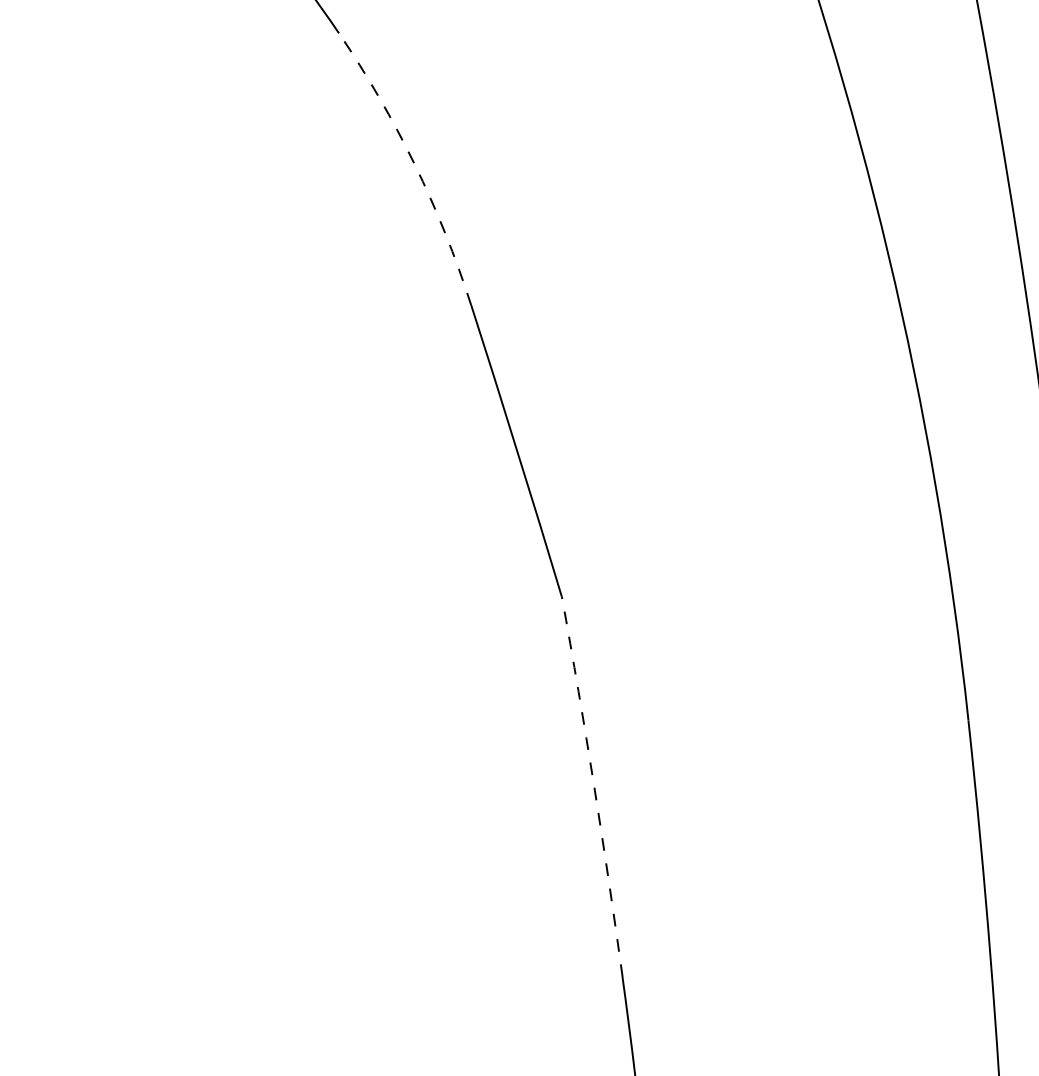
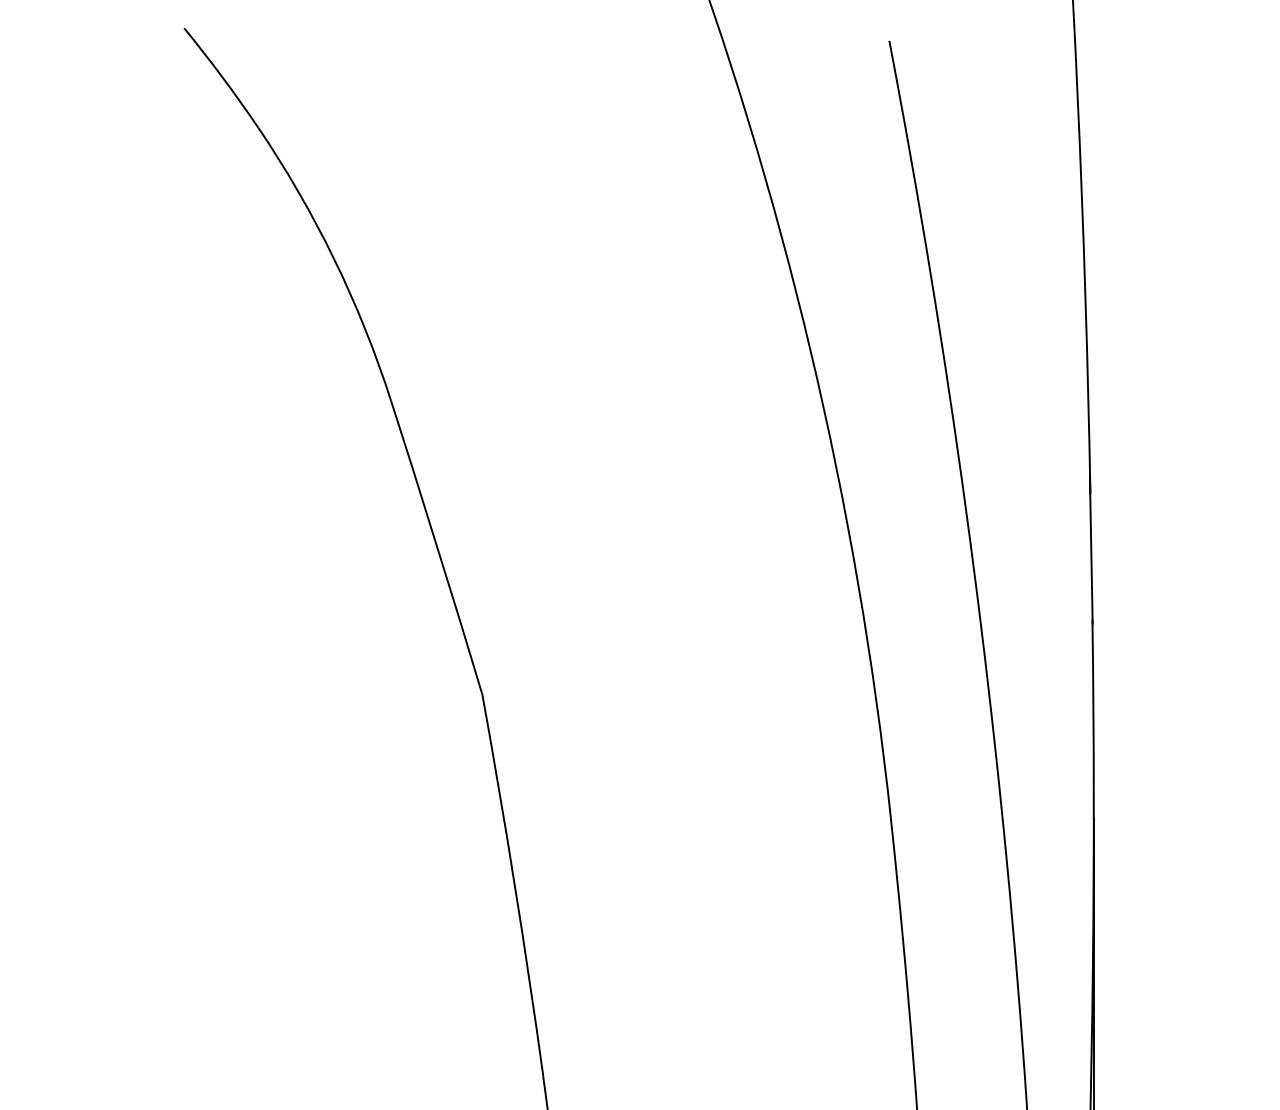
arc: (414, 164) -> (334, 259), dashed -> solid
arc: (593, 786) -> (514, 884), dashed -> solid

